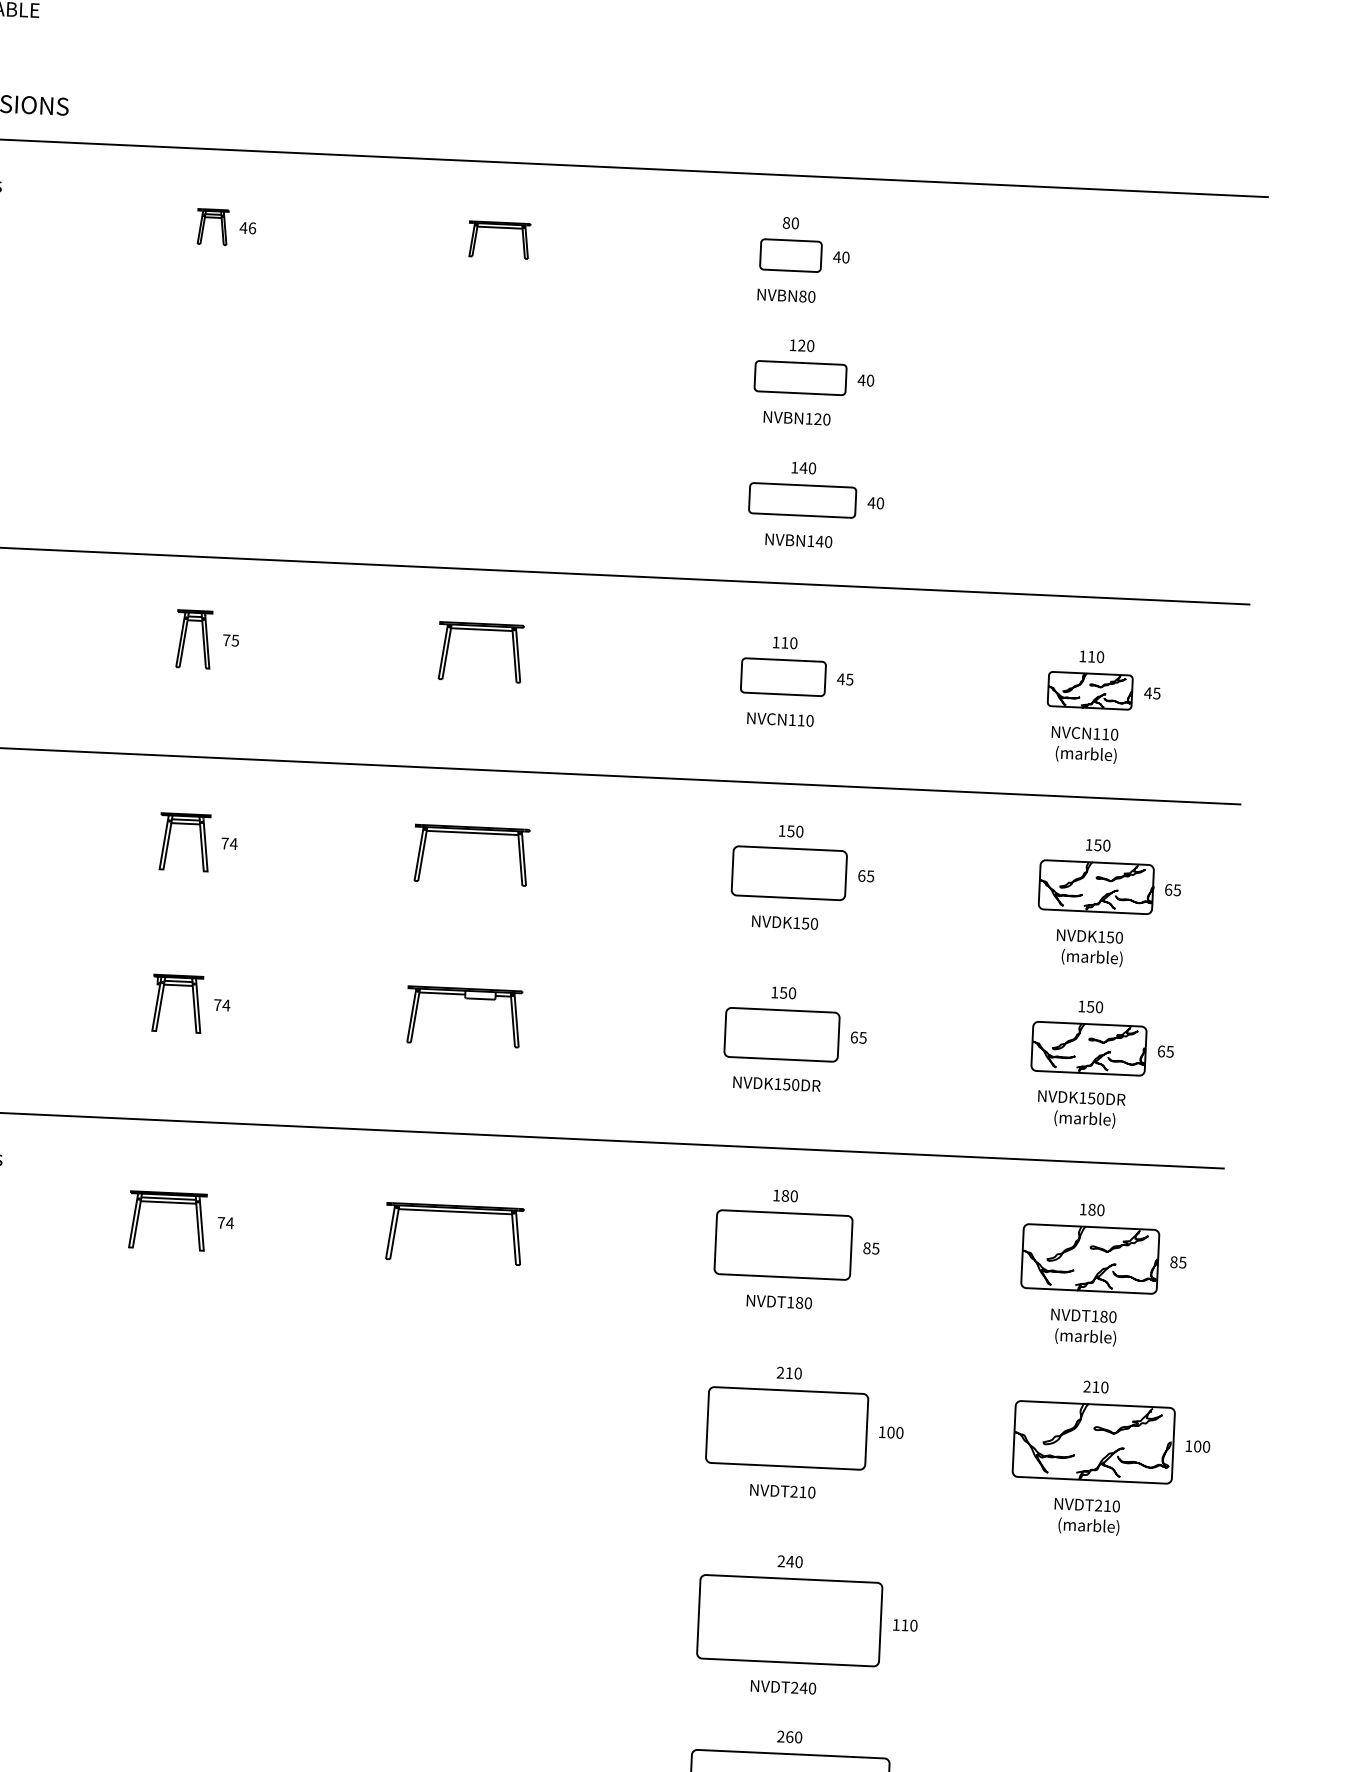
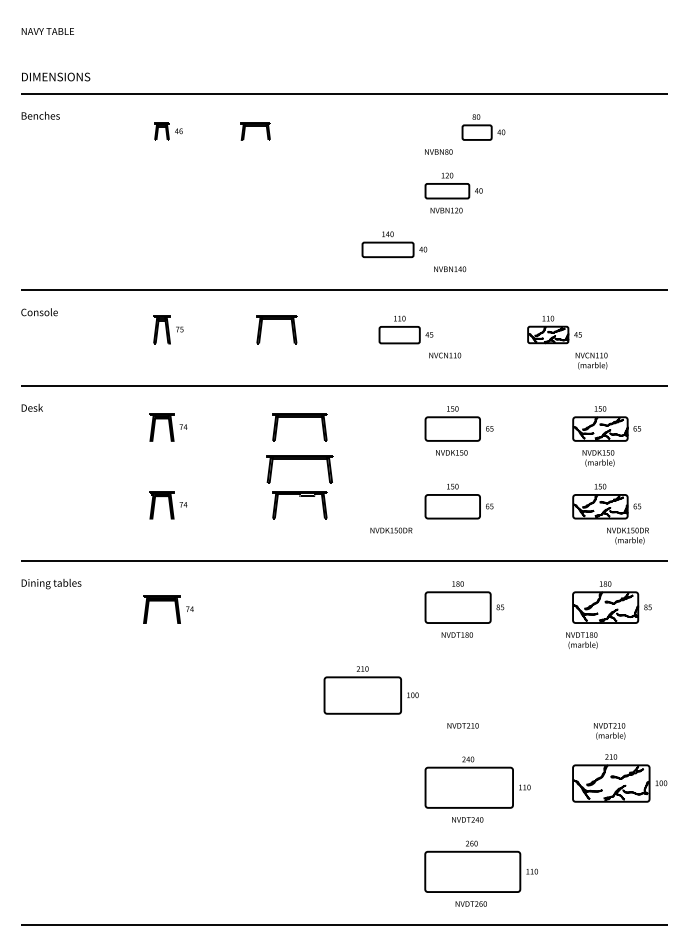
part: (498, 239) -> (255, 131), moved
part: (804, 245) -> (483, 127), moved
part: (816, 489) -> (394, 244), moved
part: (480, 630) -> (276, 319), moved
part: (796, 666) -> (405, 329), moved
part: (1103, 680) -> (554, 329), moved
text: (777, 1084) -> (391, 530), moved
text: (1080, 1108) -> (627, 535), moved
part: (454, 1213) -> (299, 459), moved
text: (1082, 1327) -> (581, 640), moved
part: (803, 1418) -> (370, 690), moved
part: (1111, 1432) -> (619, 778), moved

